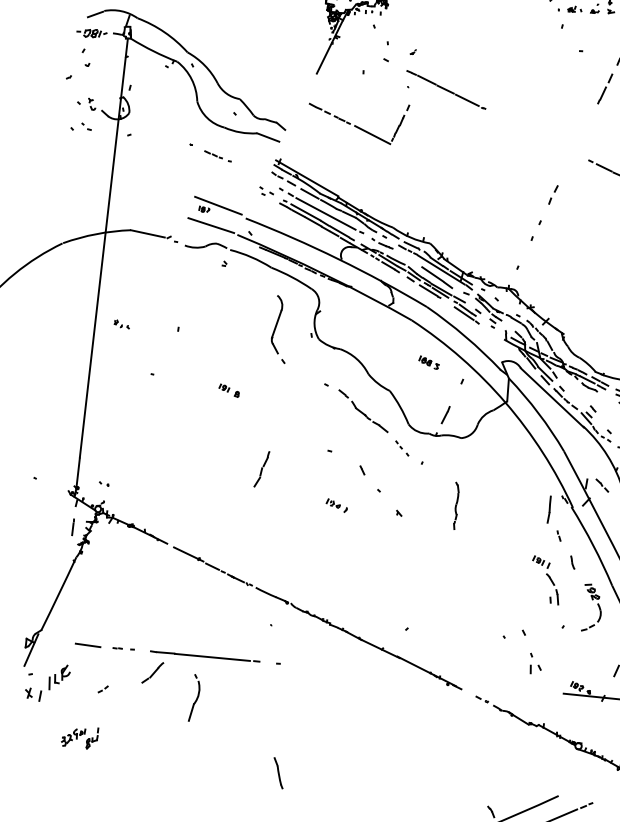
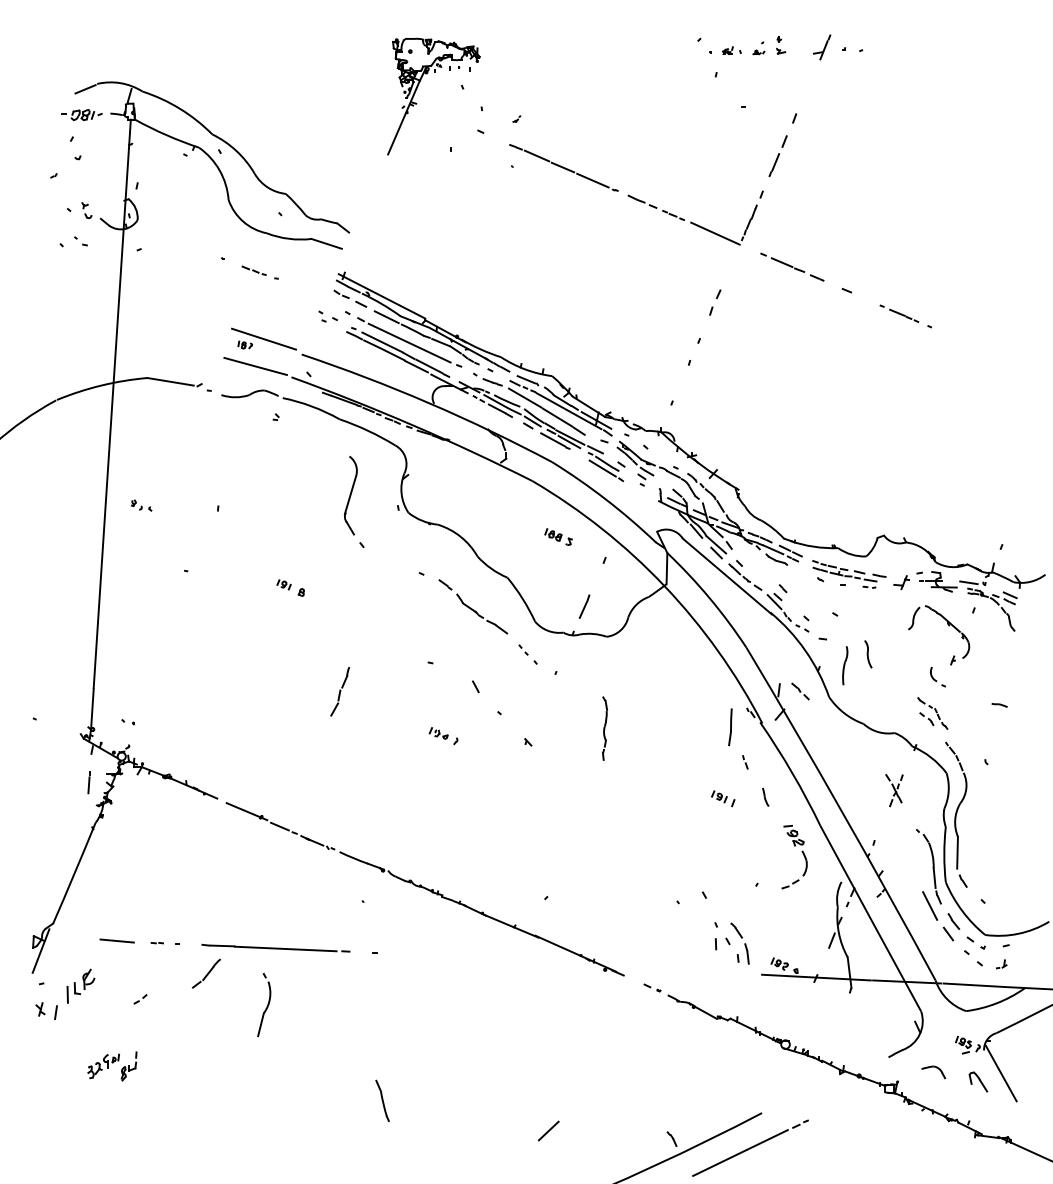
part: (358, 122) -> (695, 217), moved
line: (408, 258) -> (524, 397), added
part: (552, 589) -> (739, 943), moved
line: (400, 801) -> (548, 1130), added

